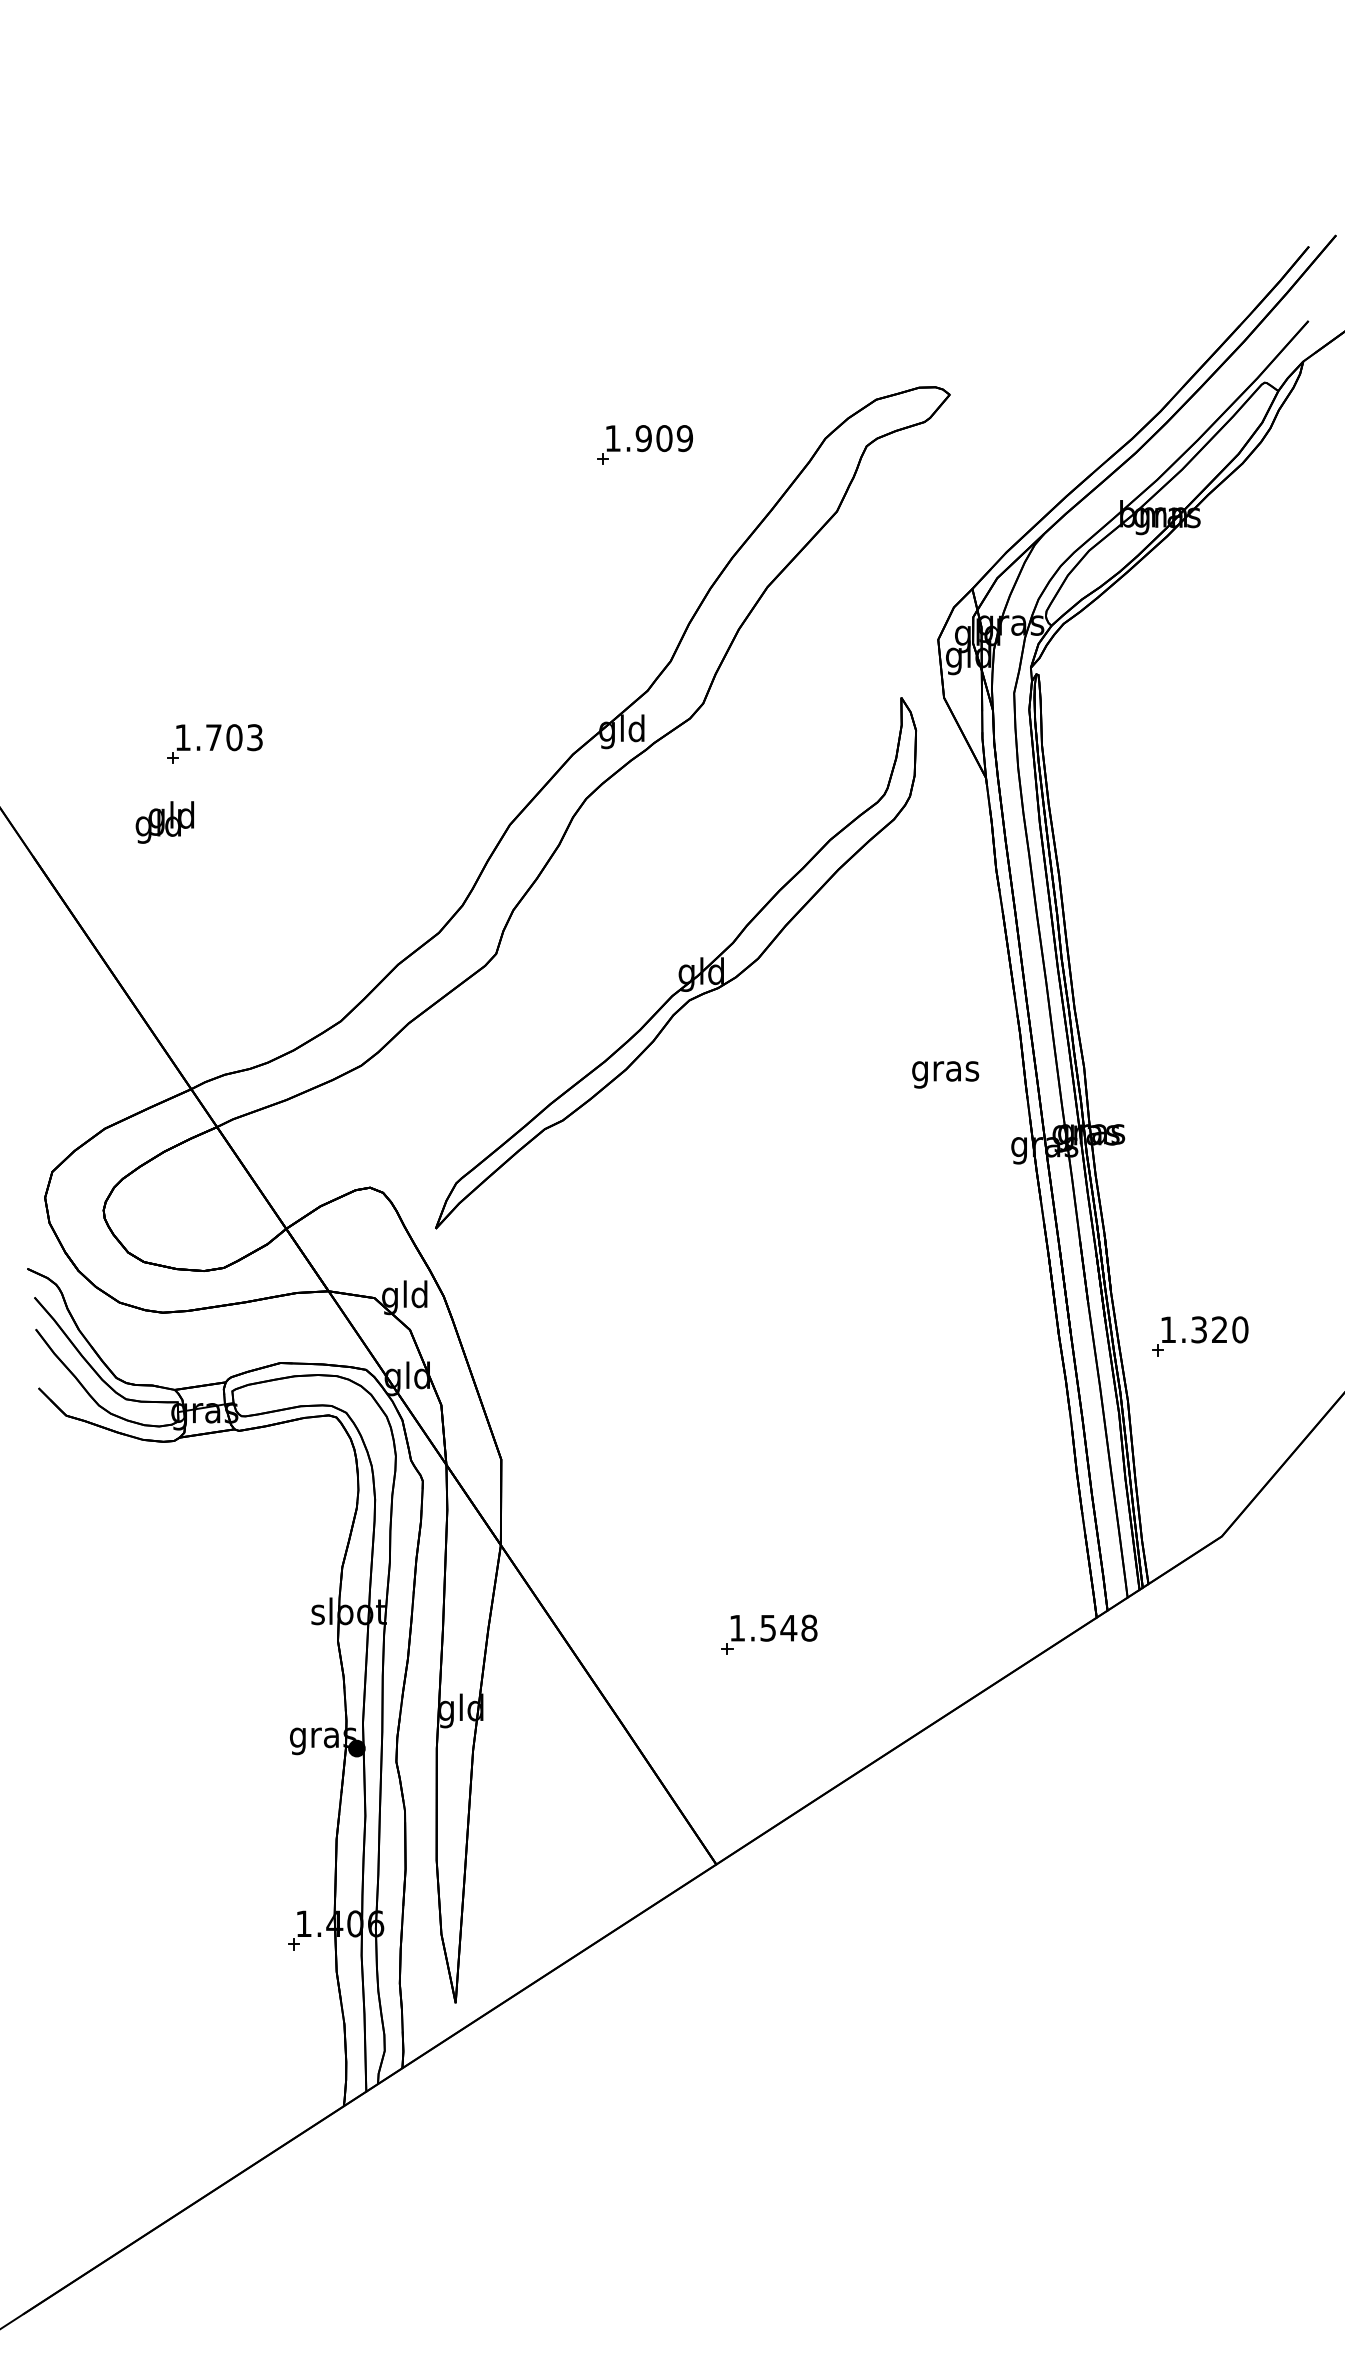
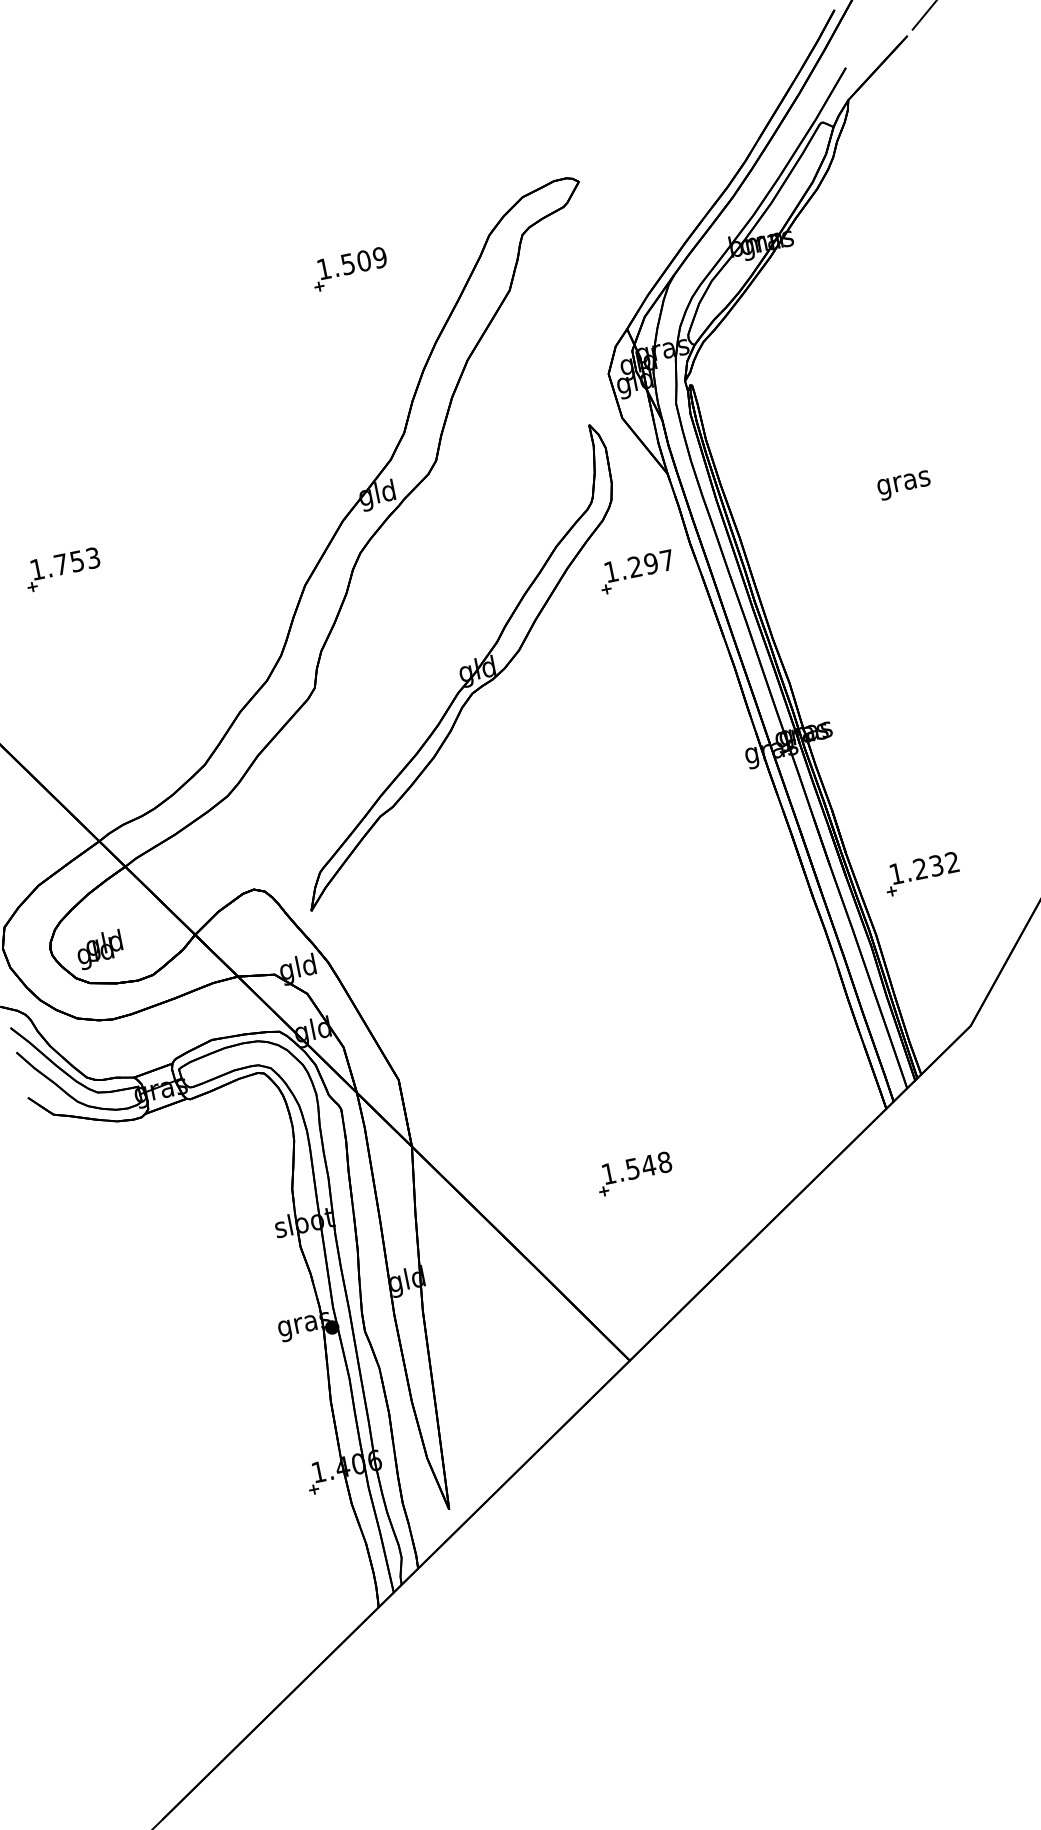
text: (643, 438) -> (347, 264), 1.909 -> 1.509
text: (234, 737) -> (77, 561), 1.703 -> 1.753
text: (164, 822) -> (99, 949), moved
part: (923, 891) -> (636, 571), added
text: (945, 1074) -> (904, 485), moved
text: (1219, 1329) -> (936, 865), 1.320 -> 1.232

